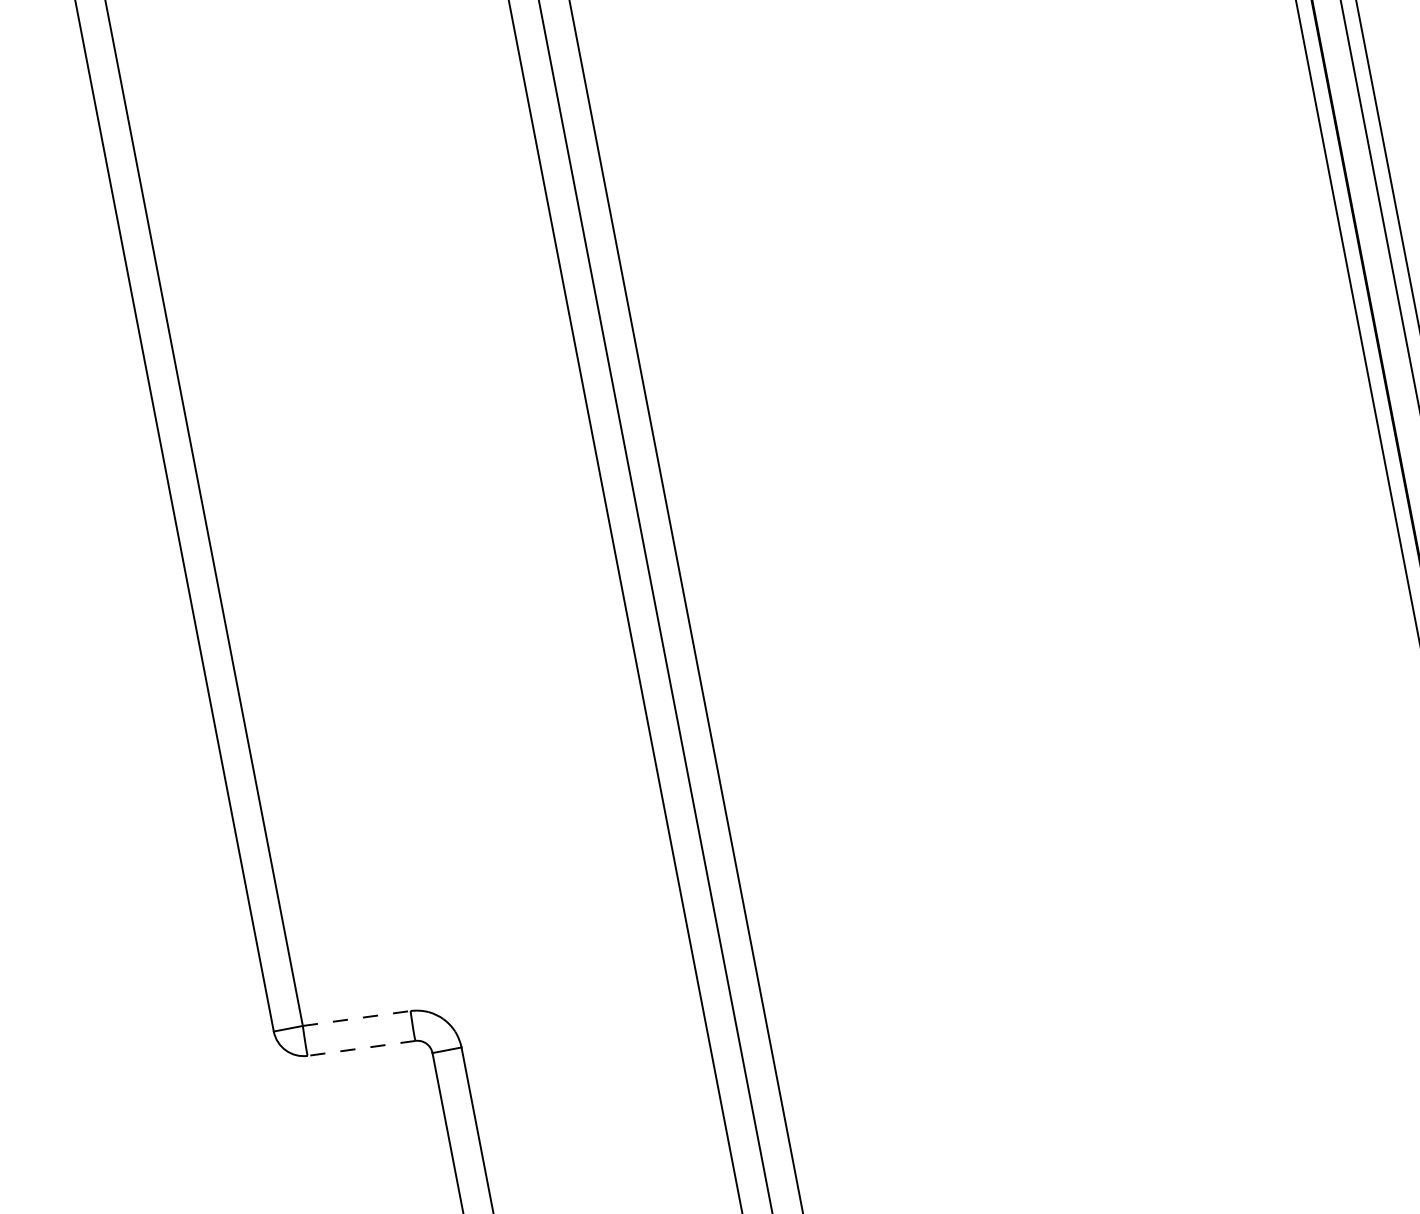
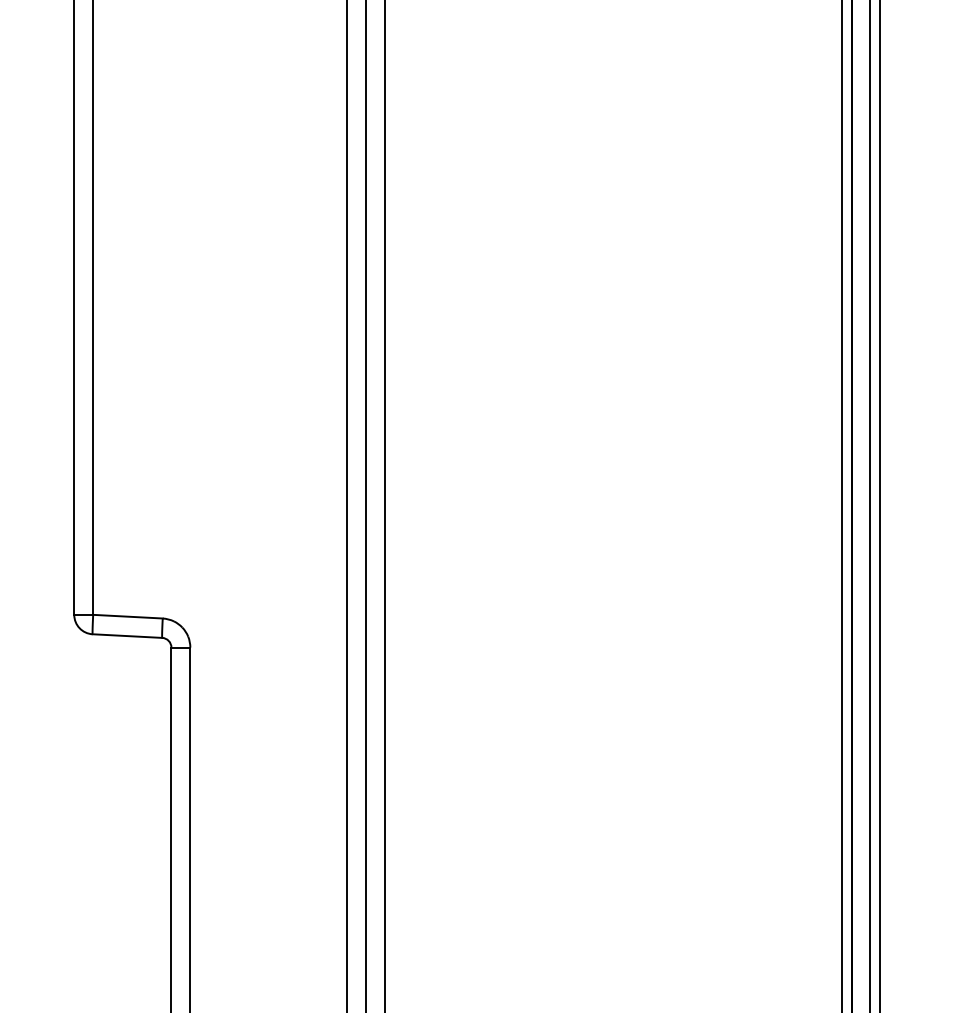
line: (355, 1018) -> (127, 616), dashed -> solid
line: (361, 1049) -> (127, 636), dashed -> solid

